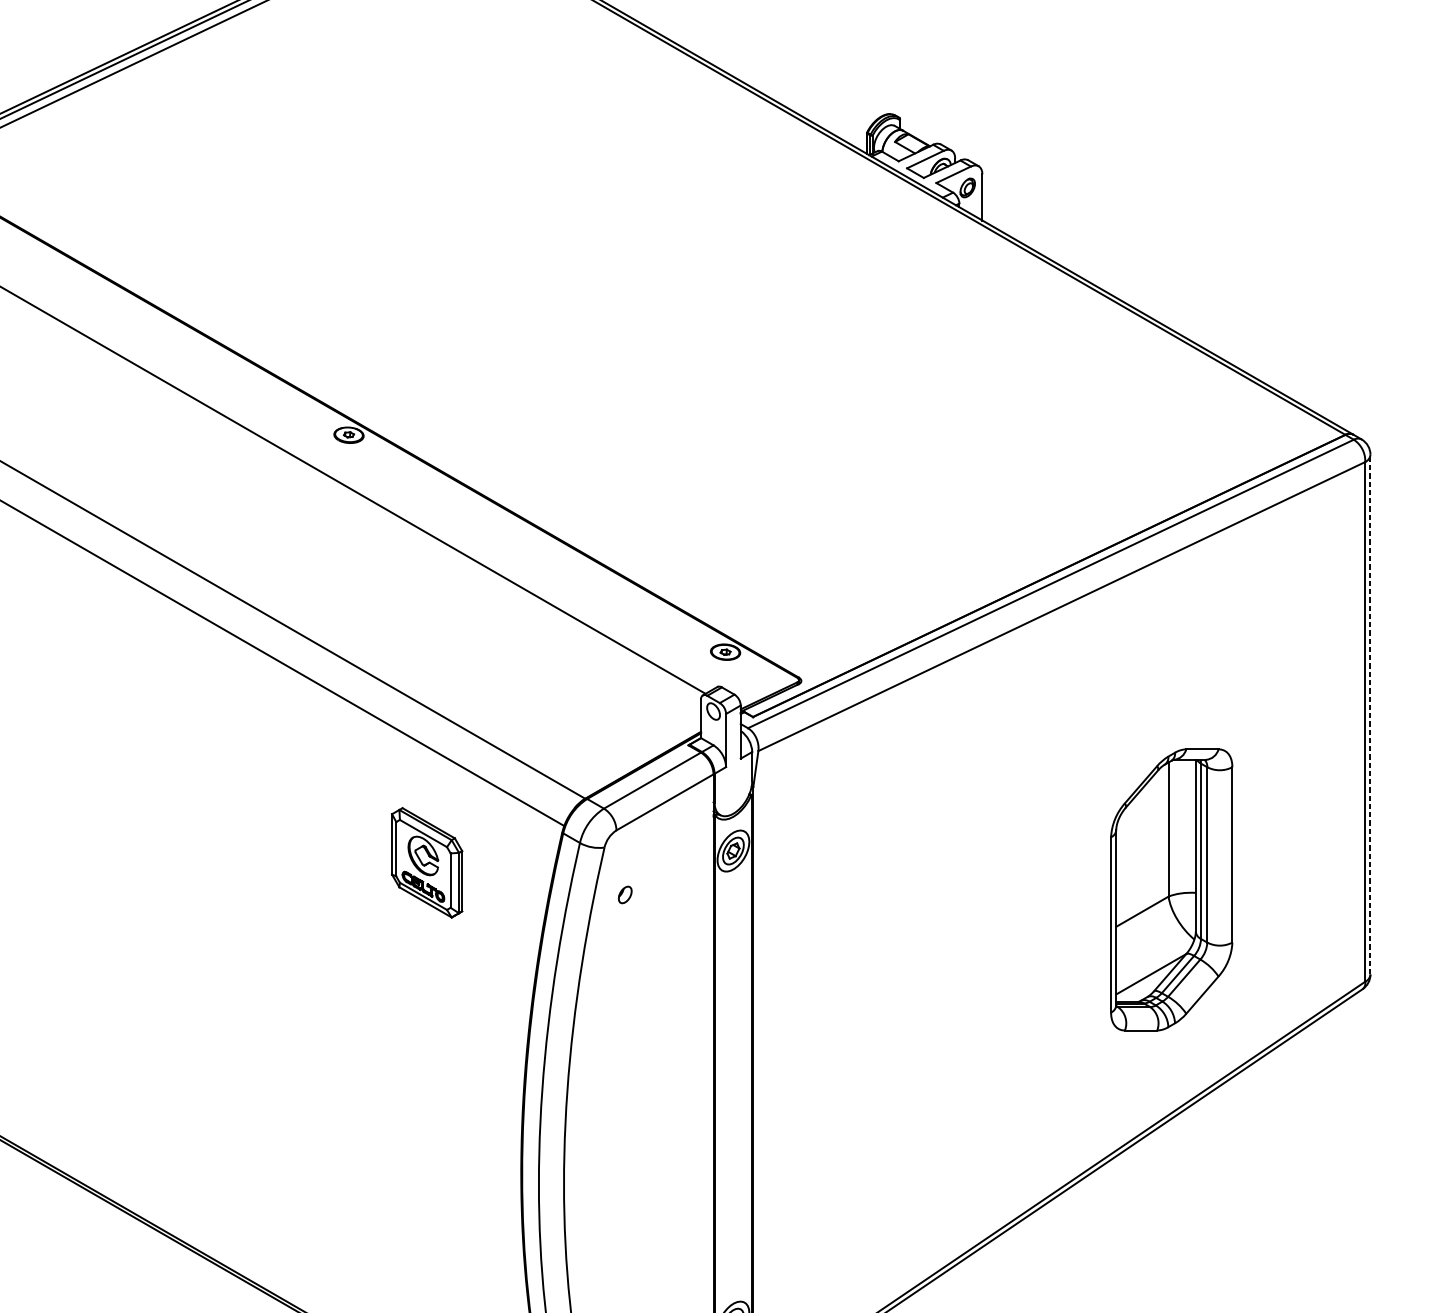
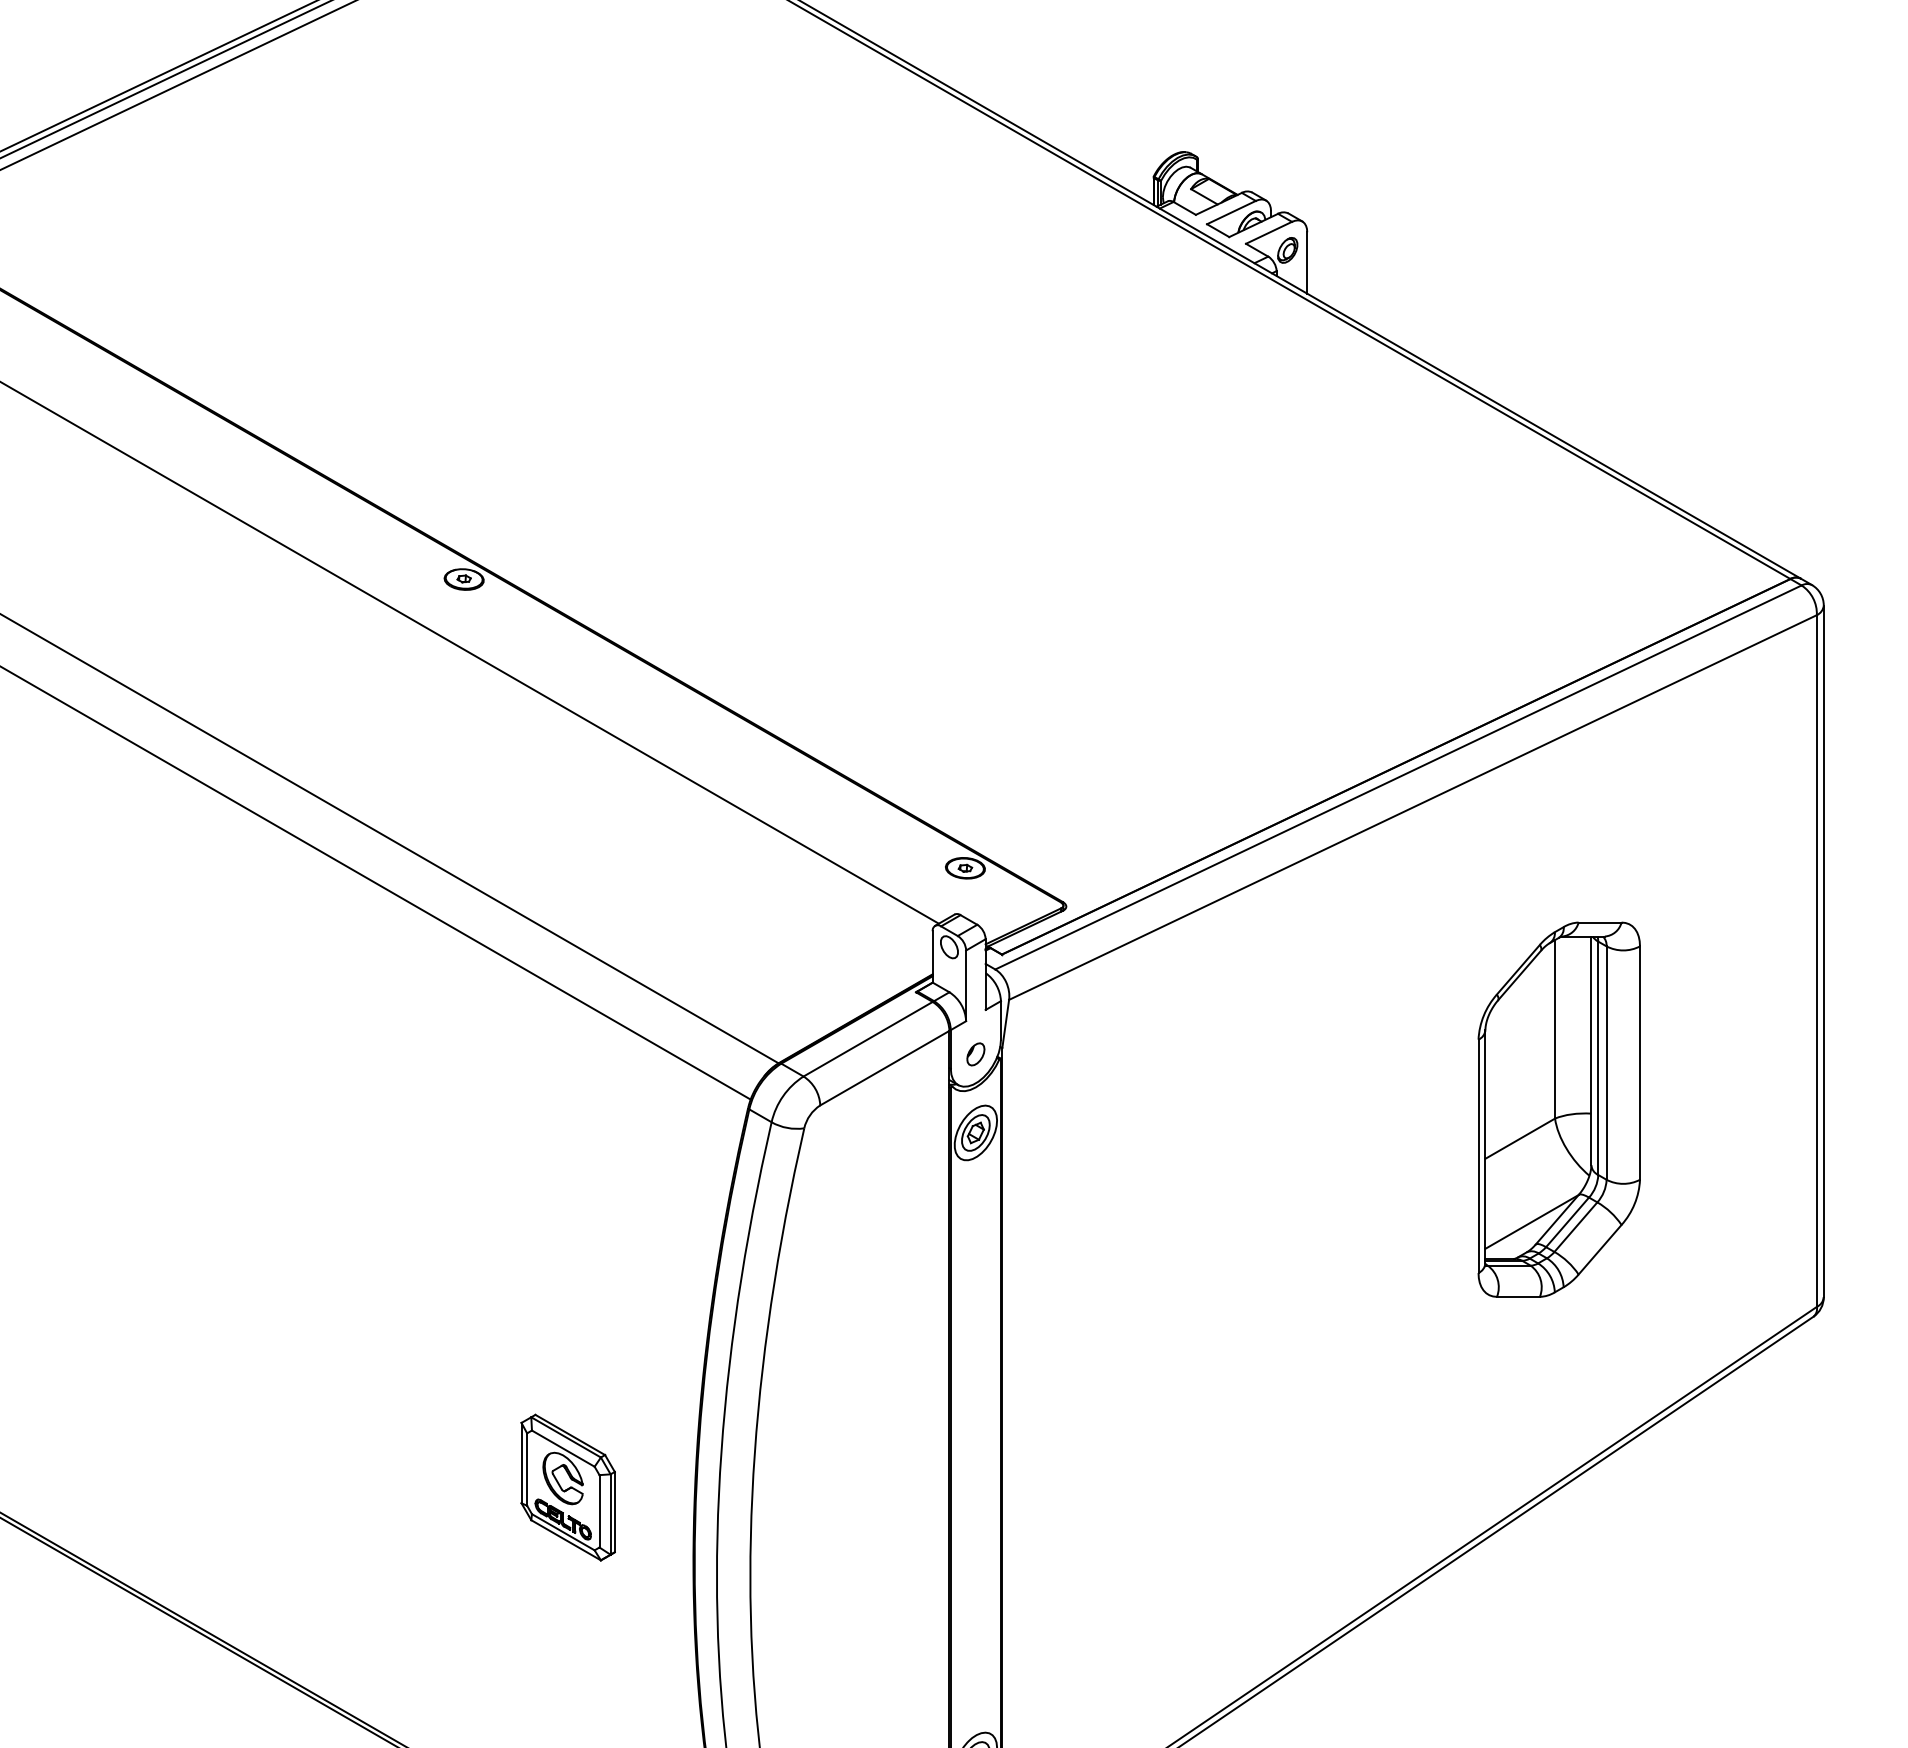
line: (1370, 714) -> (1823, 951), dashed -> solid
part: (426, 862) -> (567, 1487), moved
part: (1171, 889) -> (1558, 1109), moved
part: (624, 895) -> (975, 1054), moved

